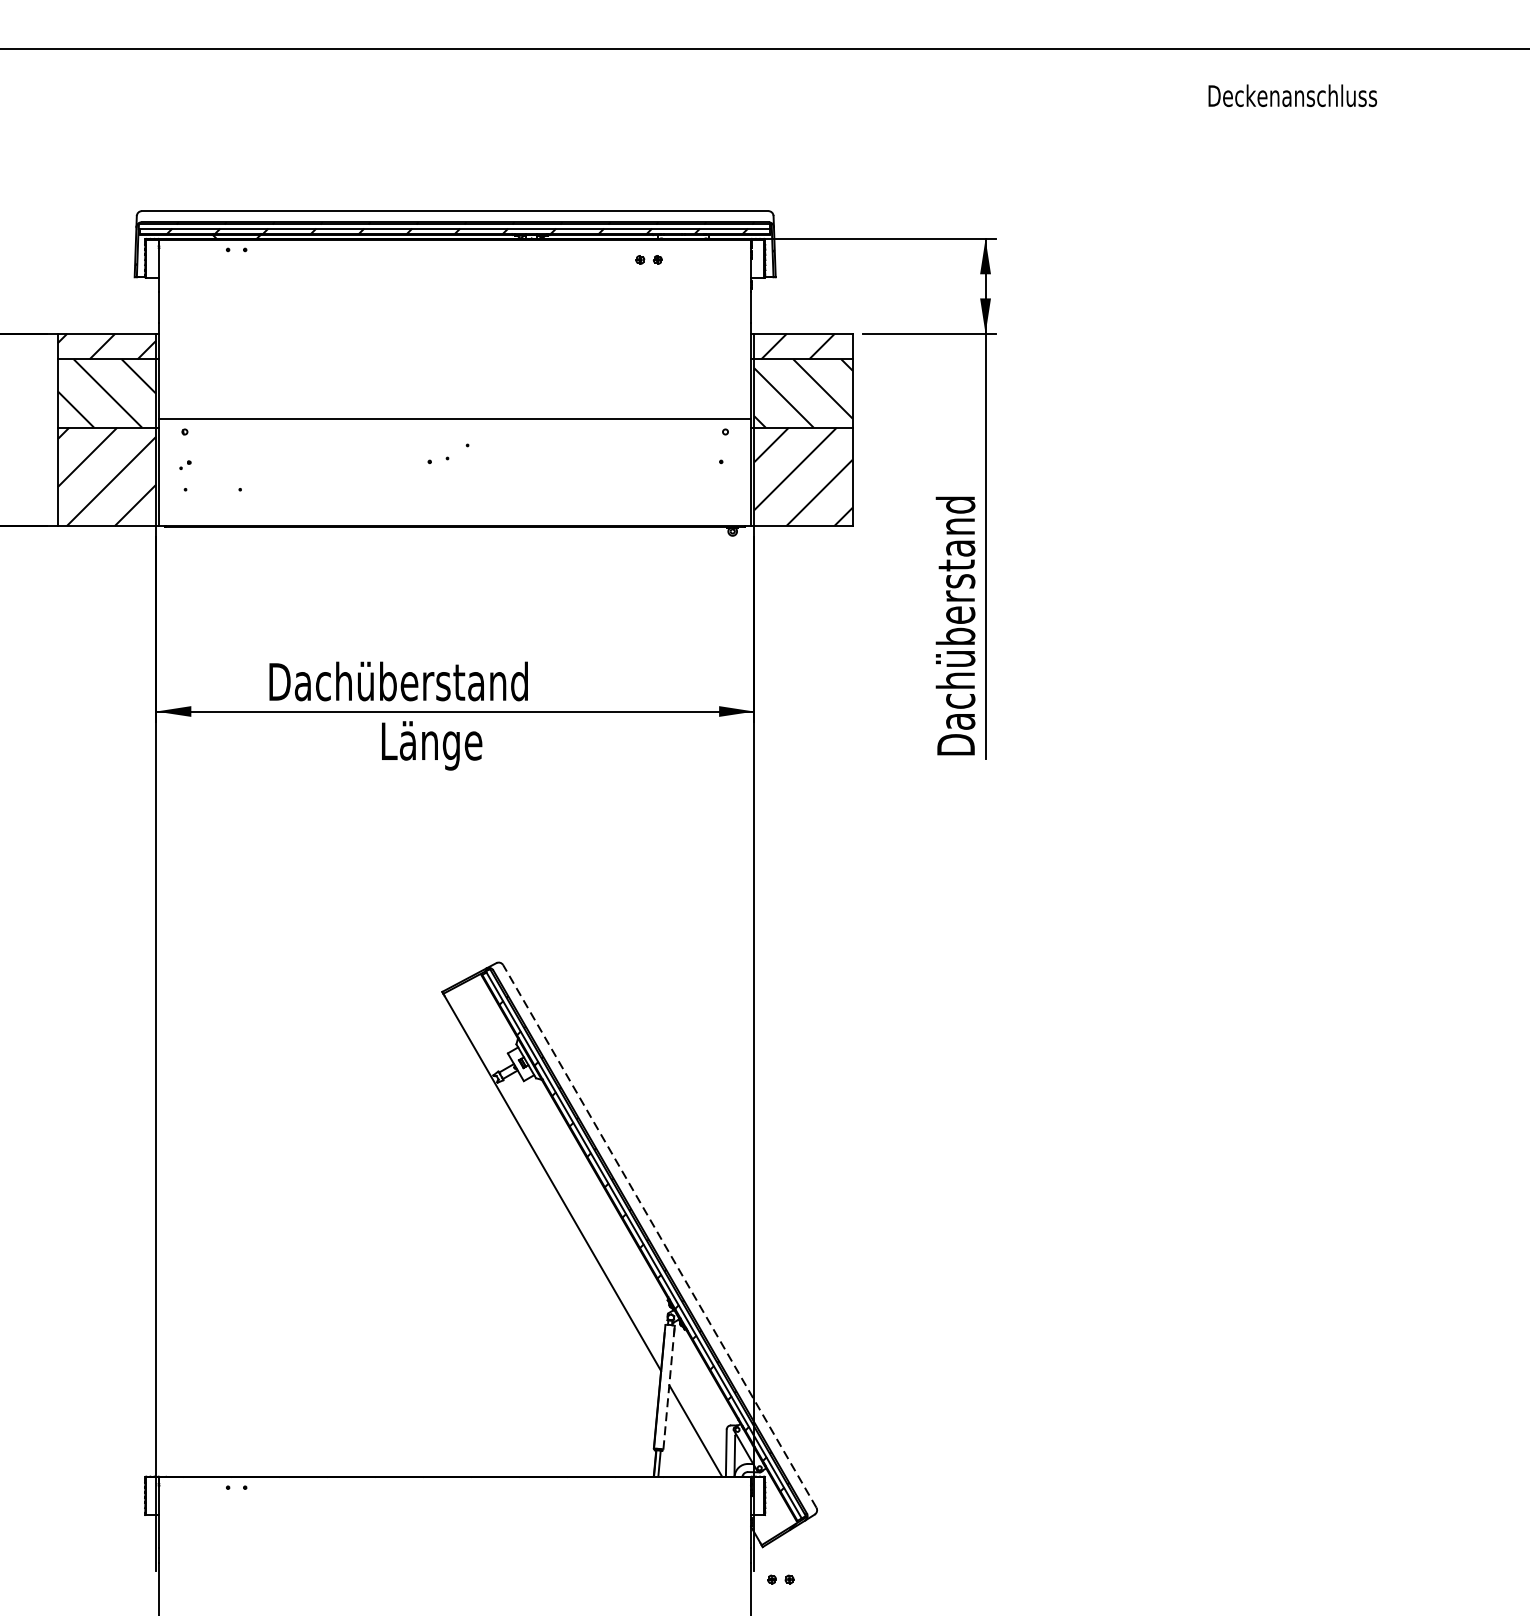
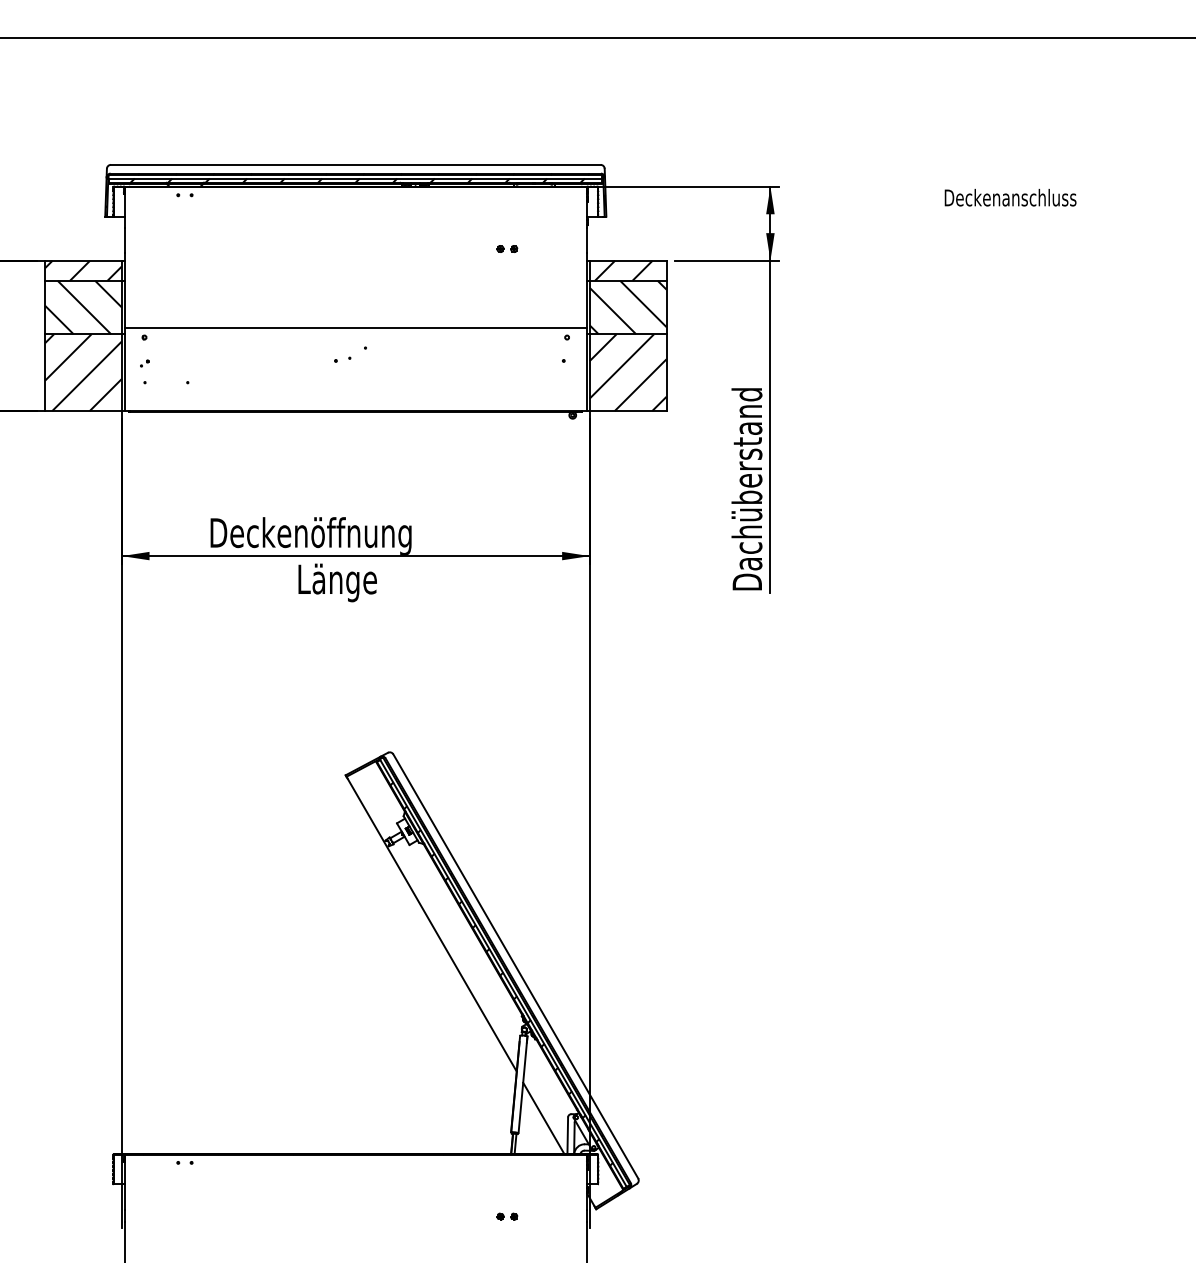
text: (1292, 95) -> (1010, 197), moved
part: (649, 259) -> (507, 248), moved
text: (411, 685) -> (321, 535), Dachüberstand -> Deckenöffnung
line: (659, 1236) -> (515, 966), dashed -> solid
line: (669, 1387) -> (523, 1084), dashed -> solid
part: (780, 1579) -> (507, 1216), moved

